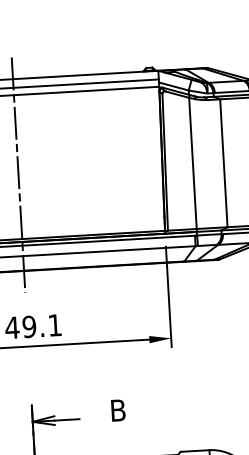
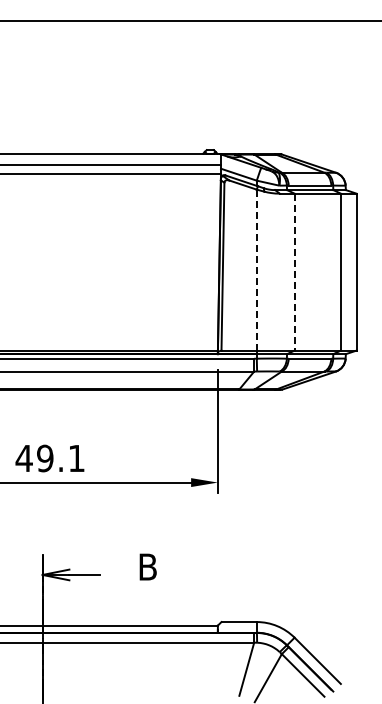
line: (192, 163) -> (256, 270), solid -> dashed
line: (223, 163) -> (294, 272), solid -> dashed
line: (18, 174) -> (42, 271), removed

